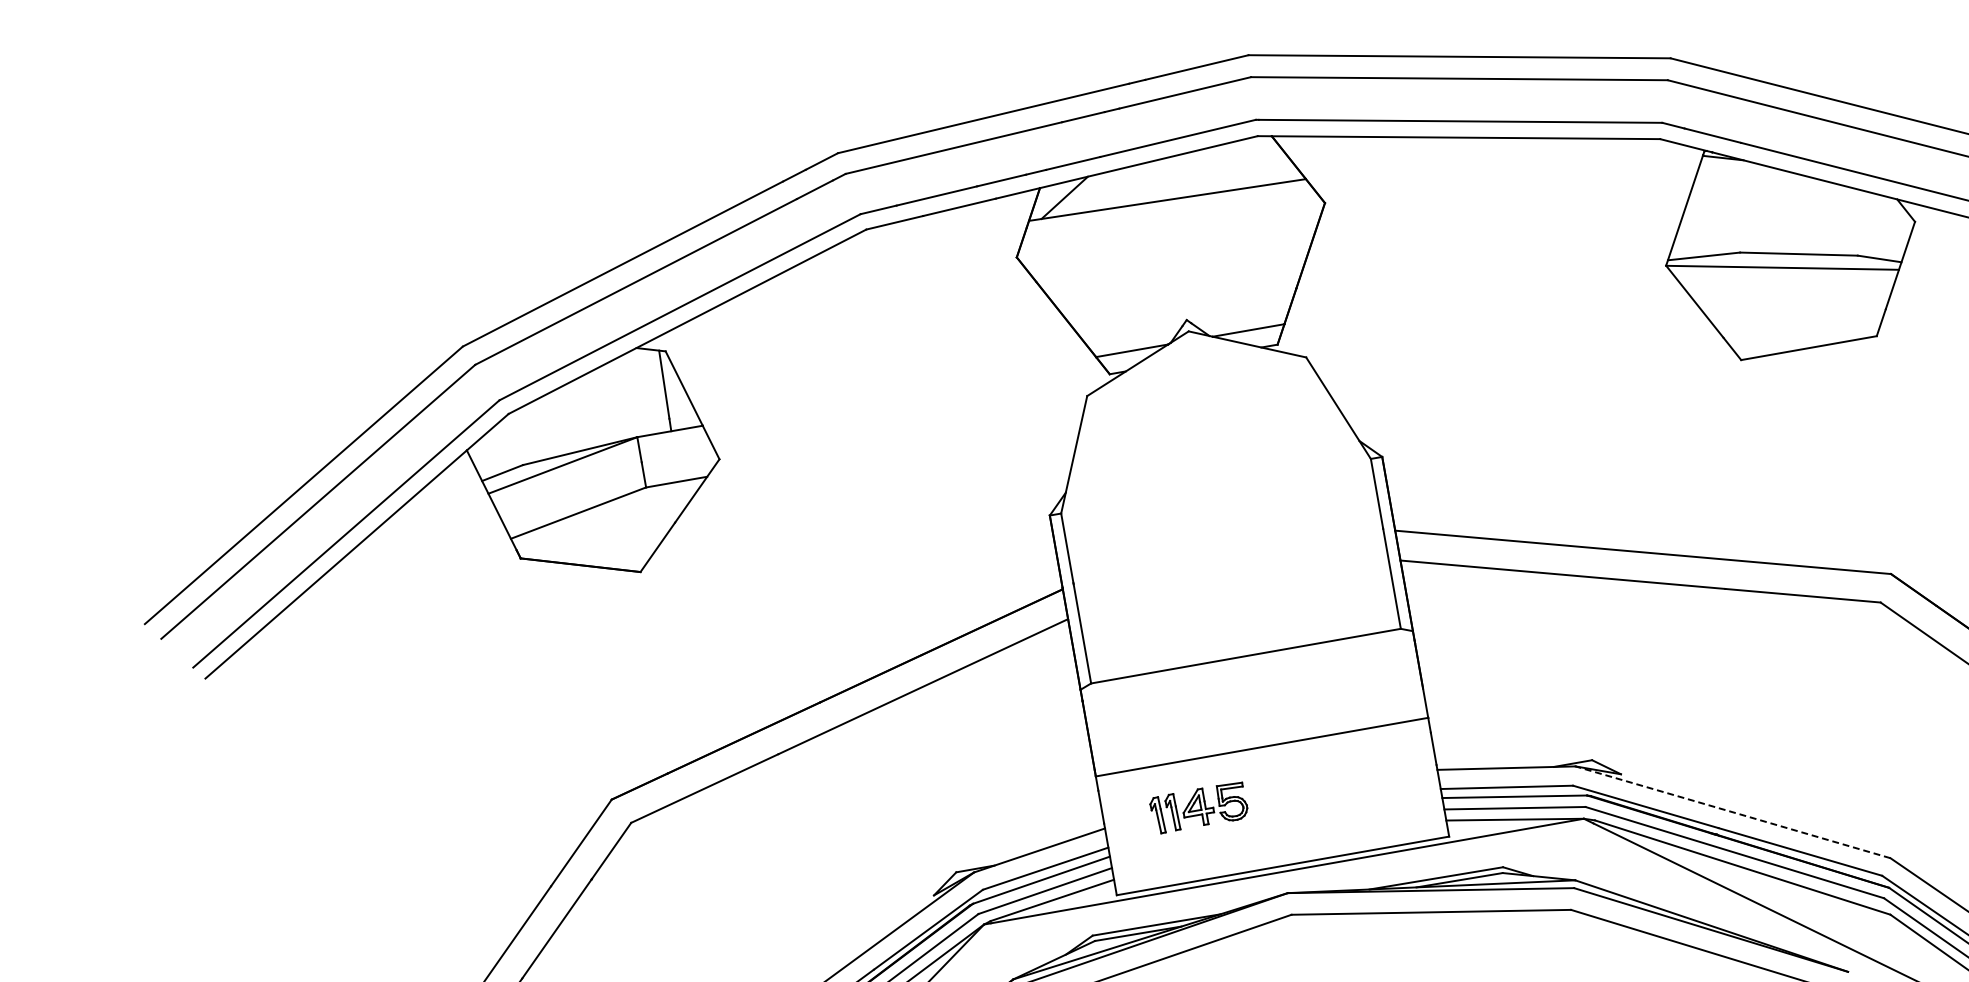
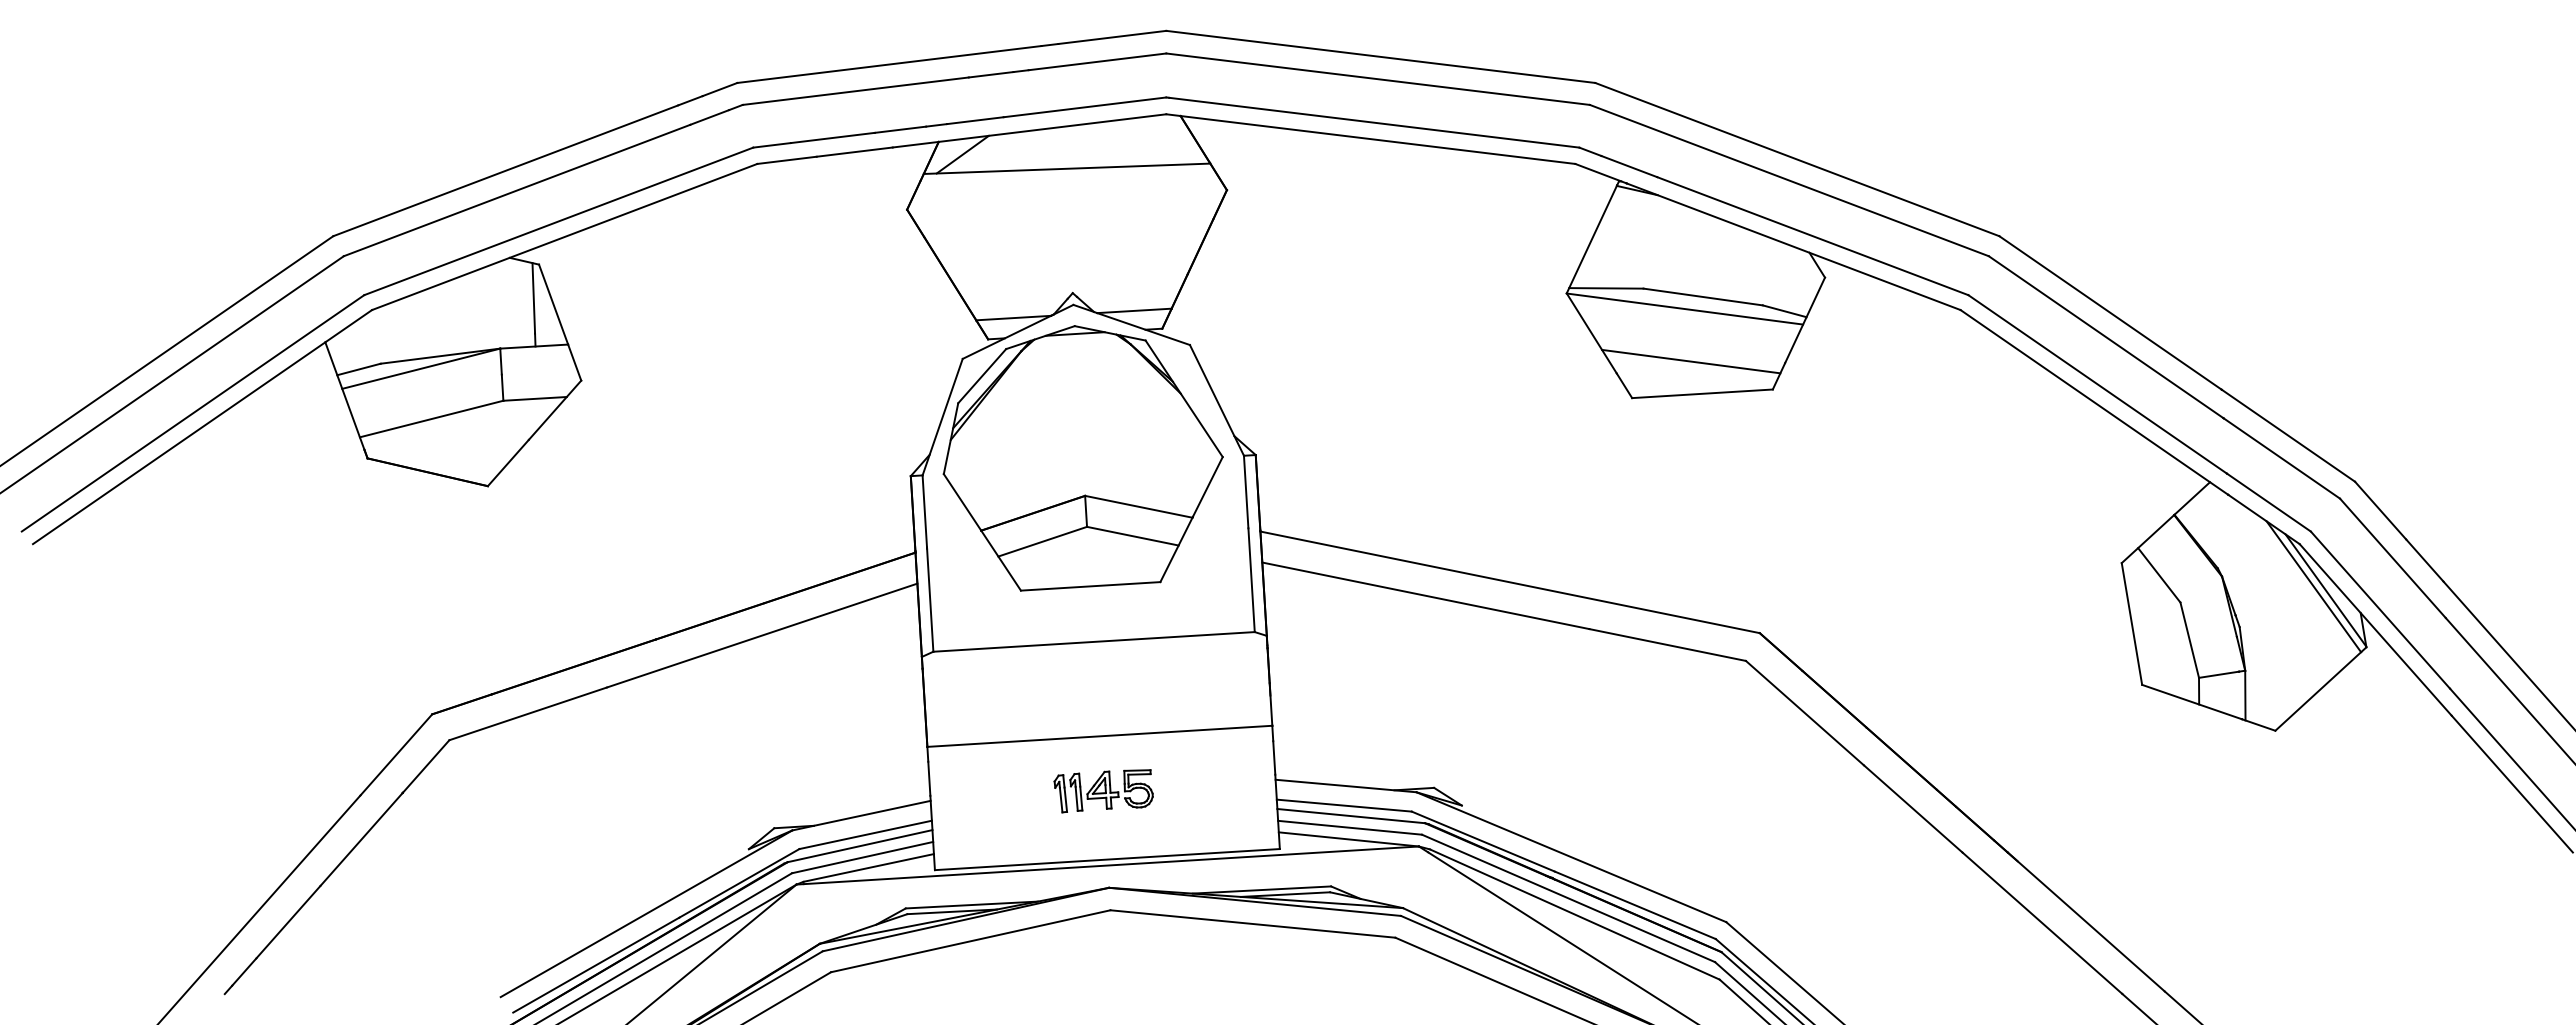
line: (1794, 317) -> (1691, 361), added
part: (1214, 479) -> (1082, 458), added
part: (1198, 808) -> (1103, 791), moved
line: (1733, 812) -> (1571, 857), dashed -> solid

